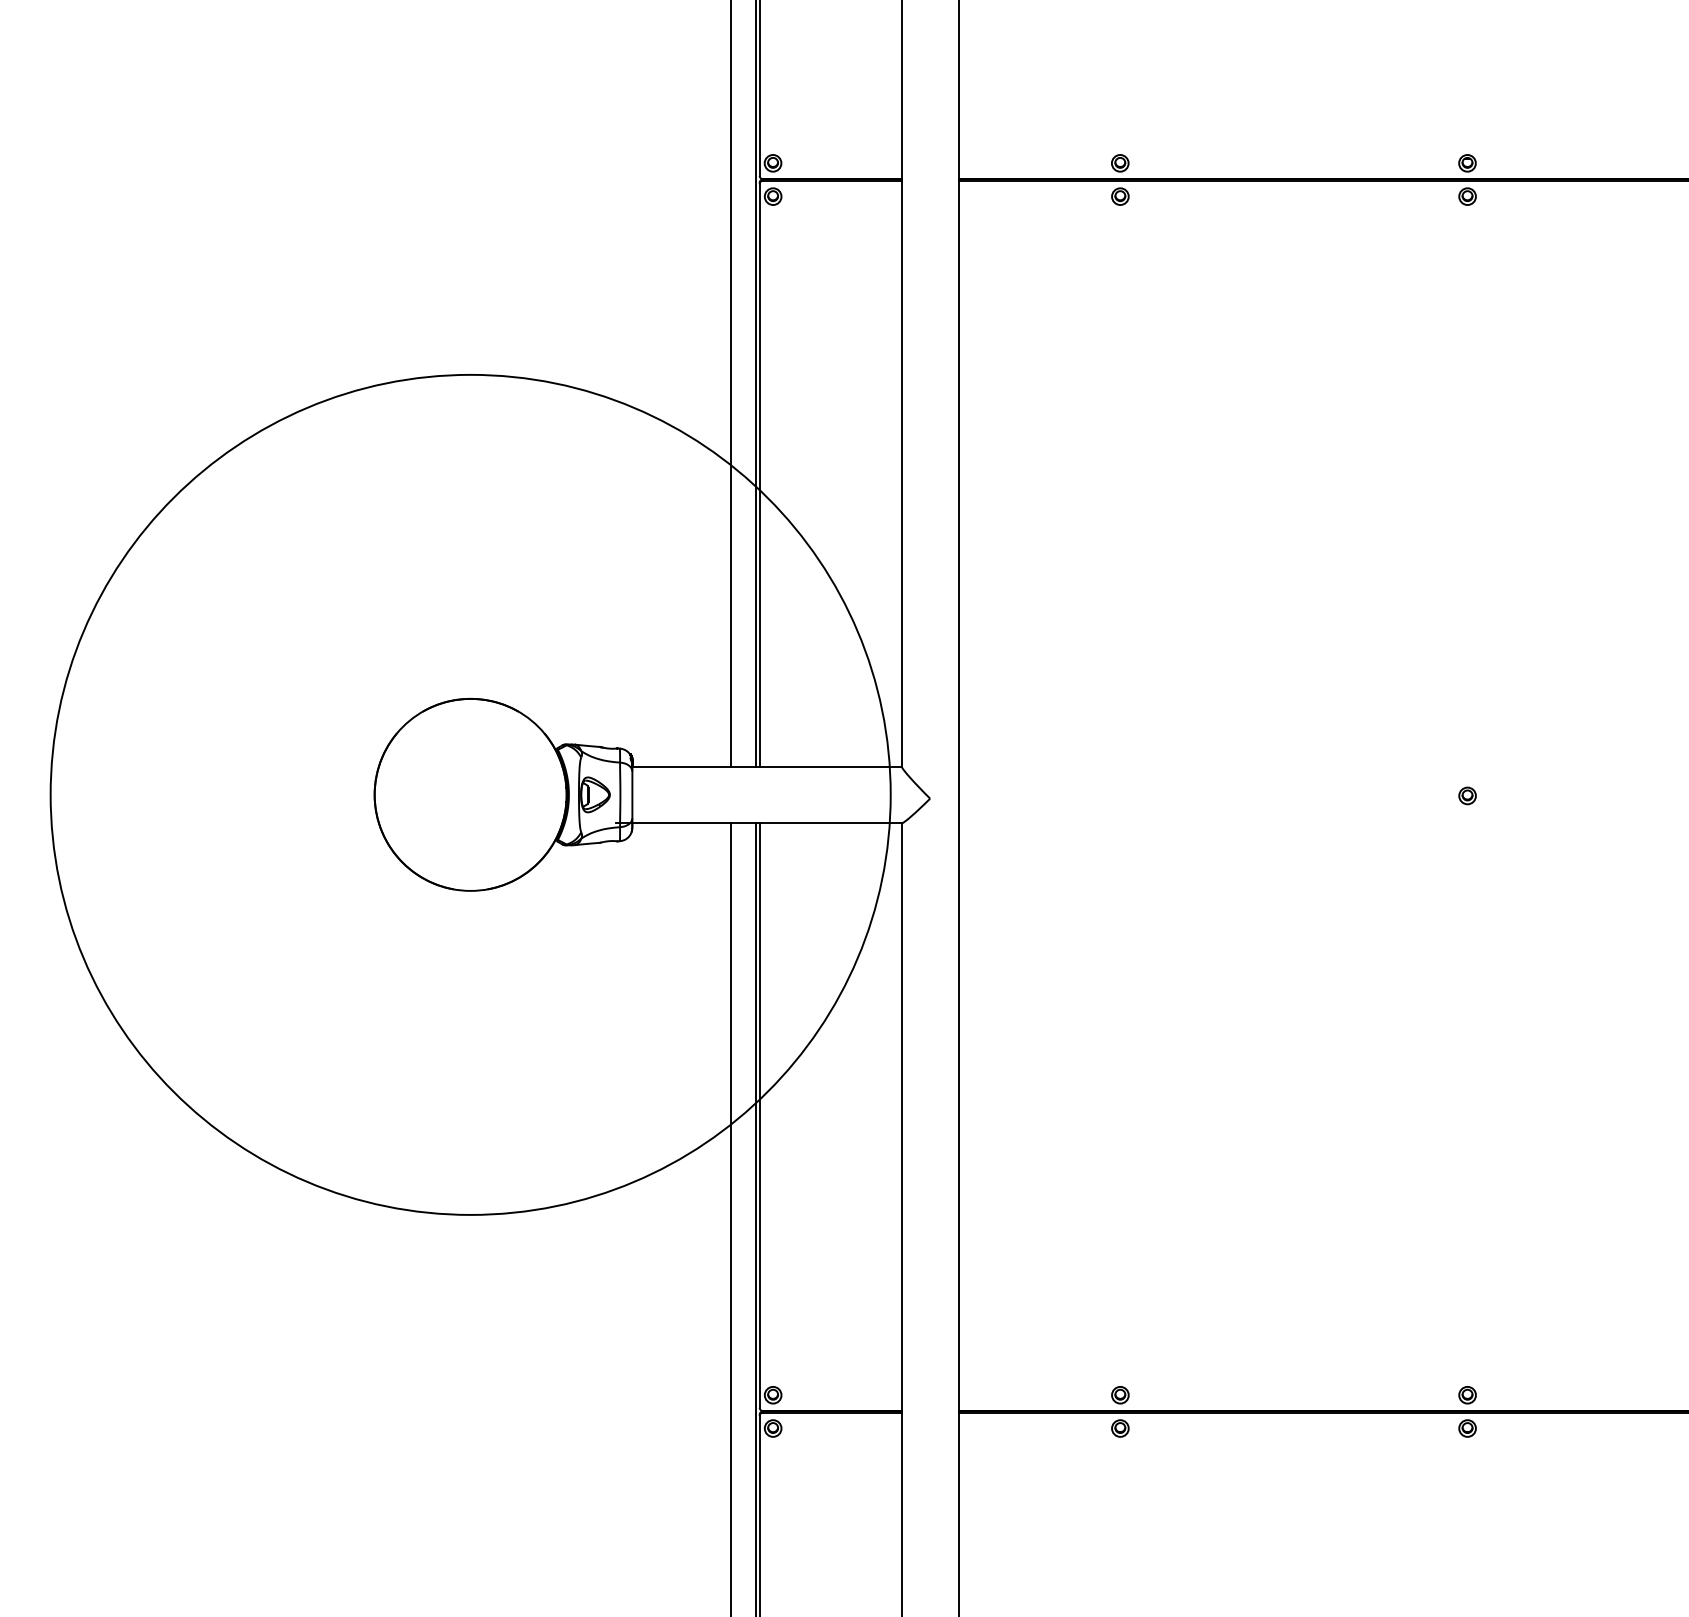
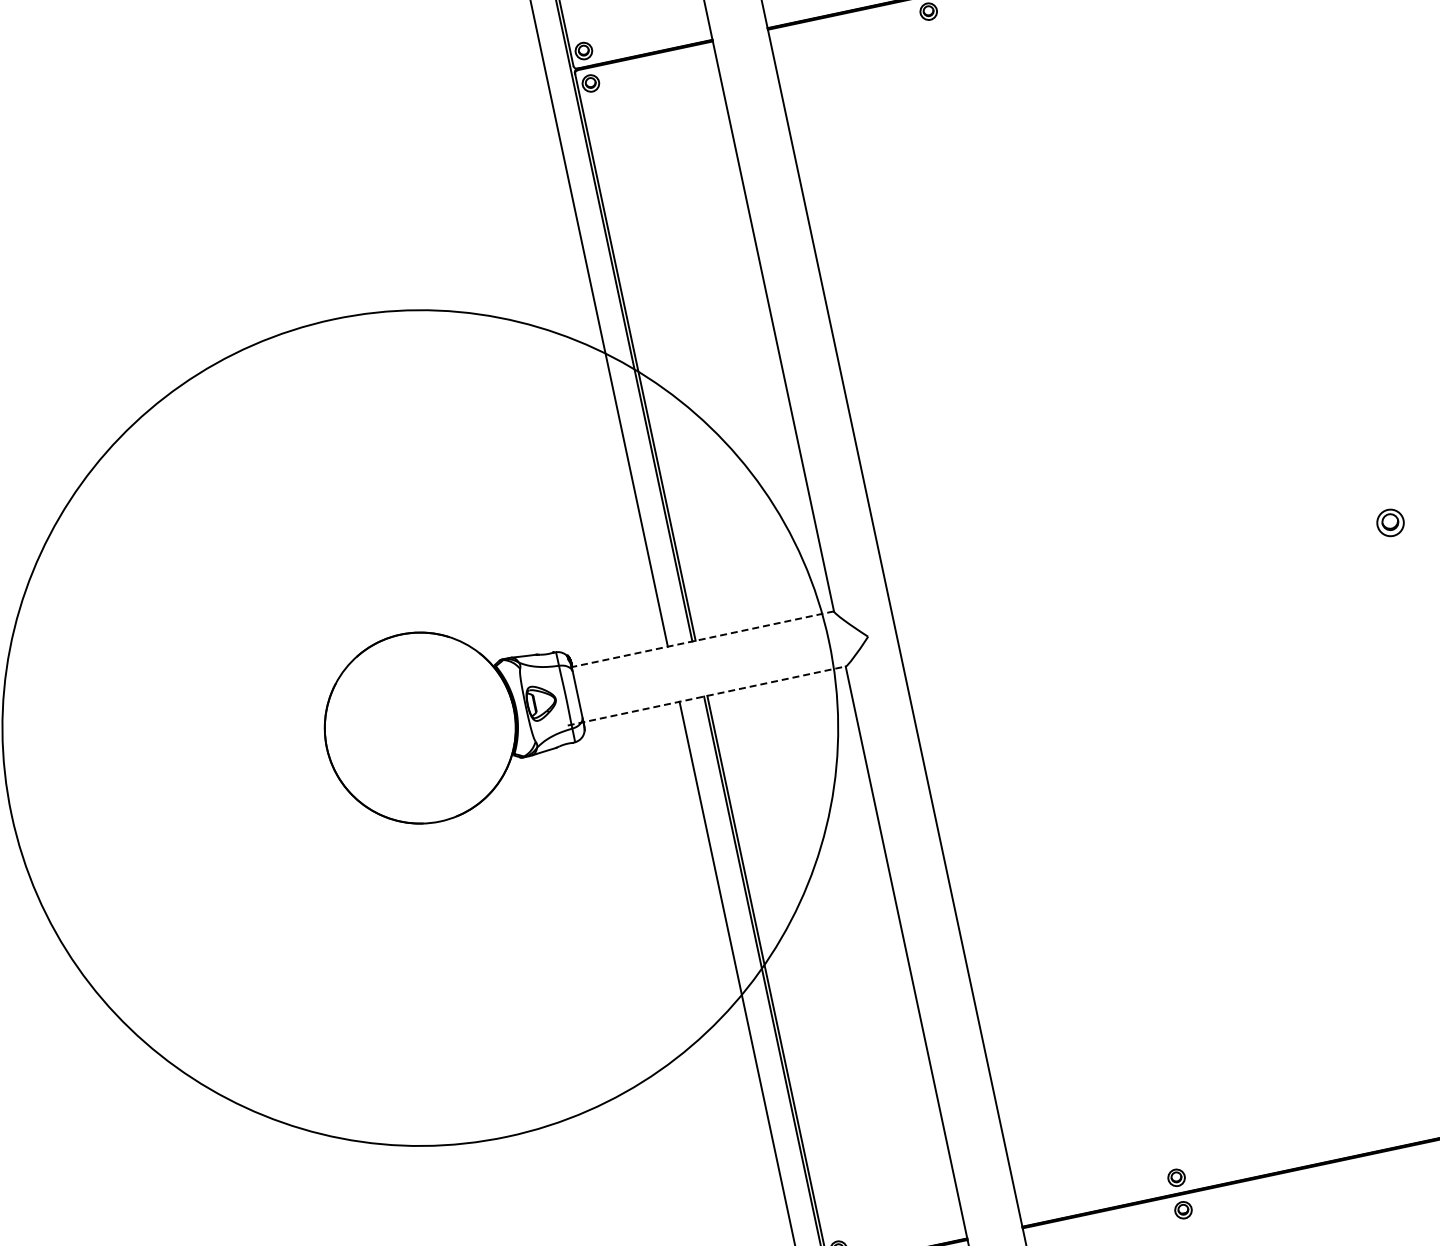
line: (767, 766) -> (703, 639), solid -> dashed
part: (1467, 795) -> (1390, 522), size x1.6
line: (759, 823) -> (707, 696), solid -> dashed

